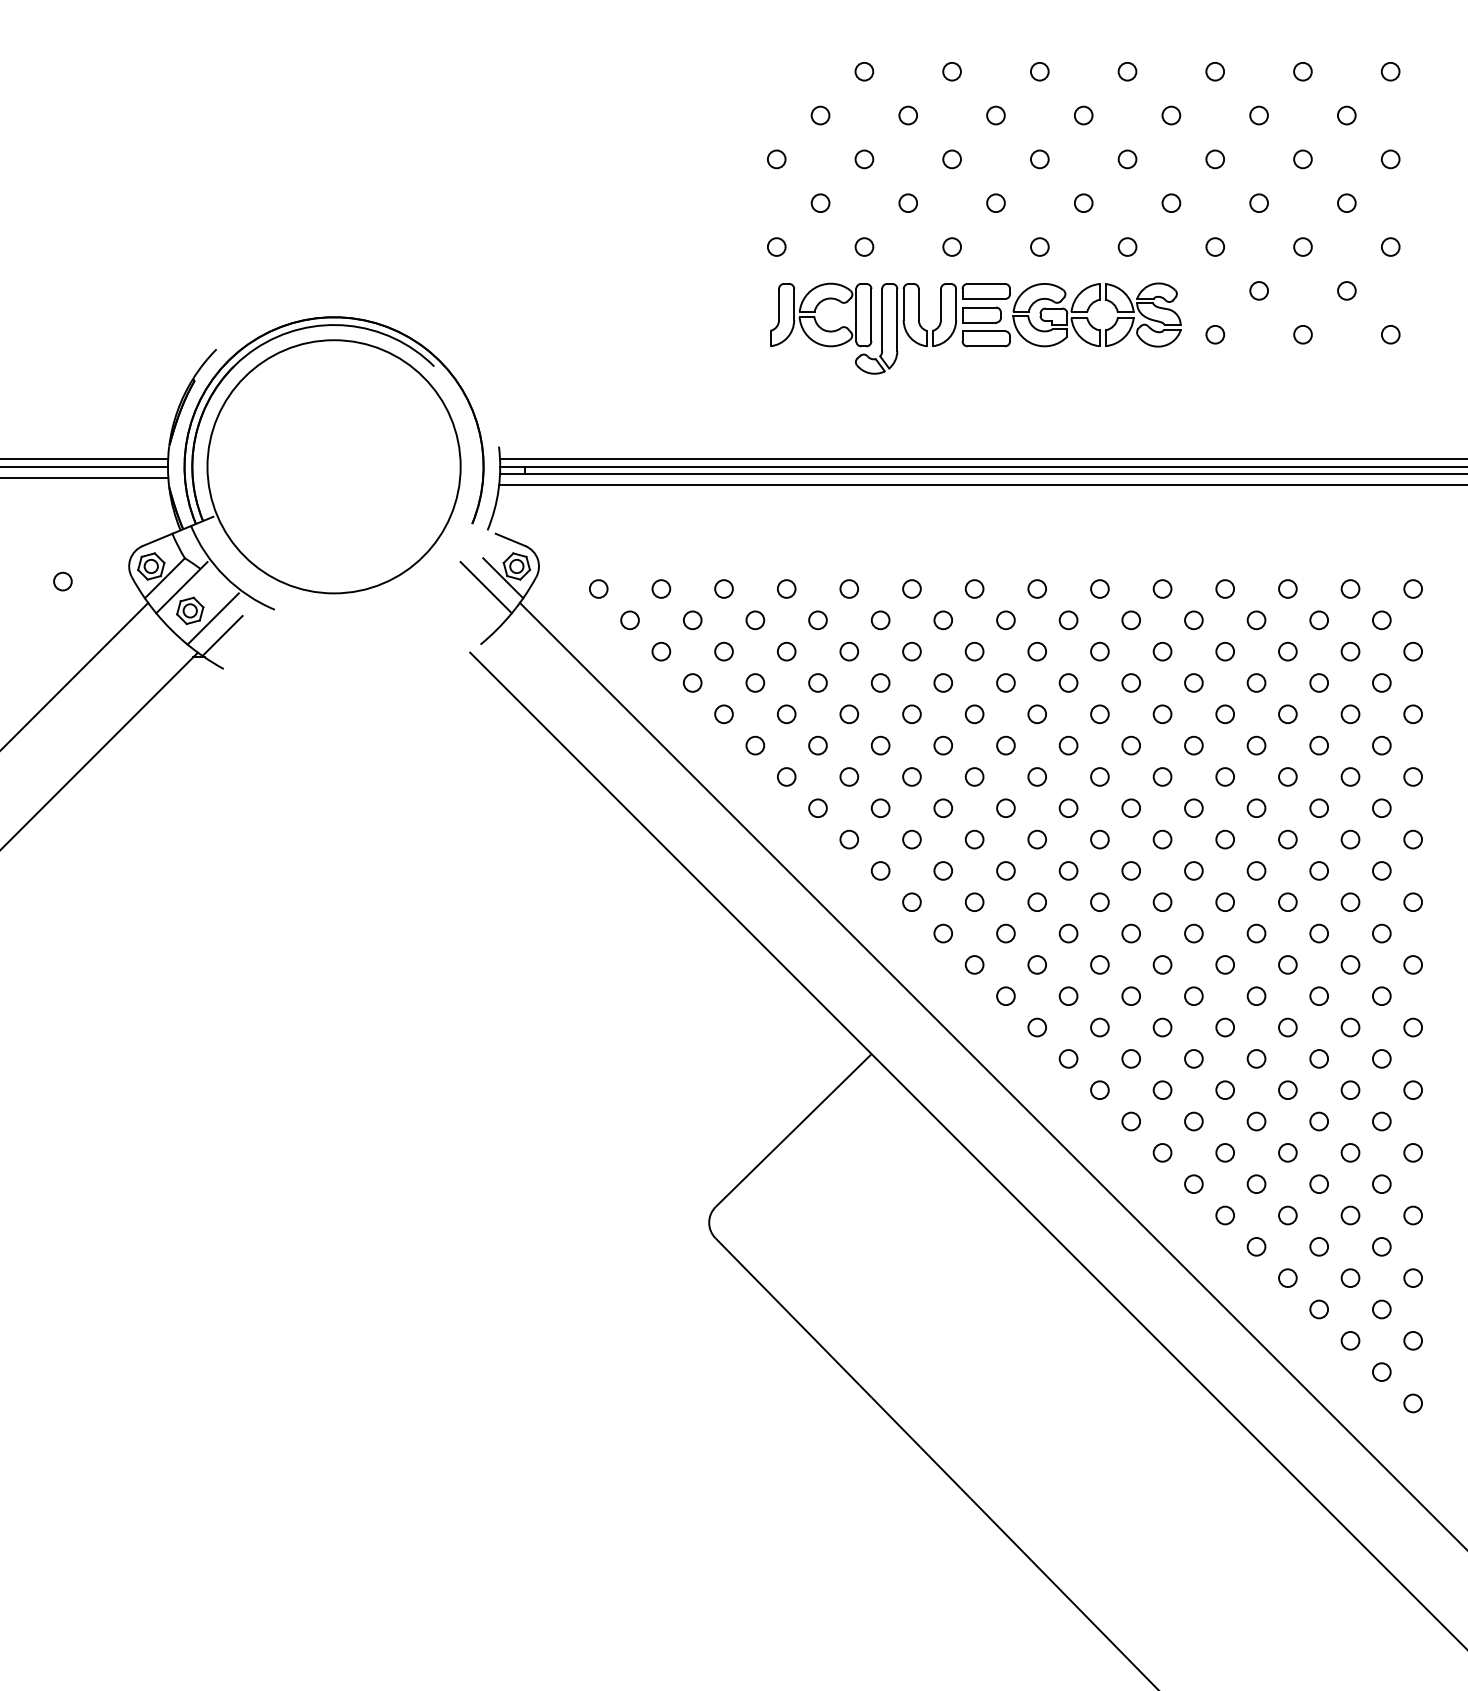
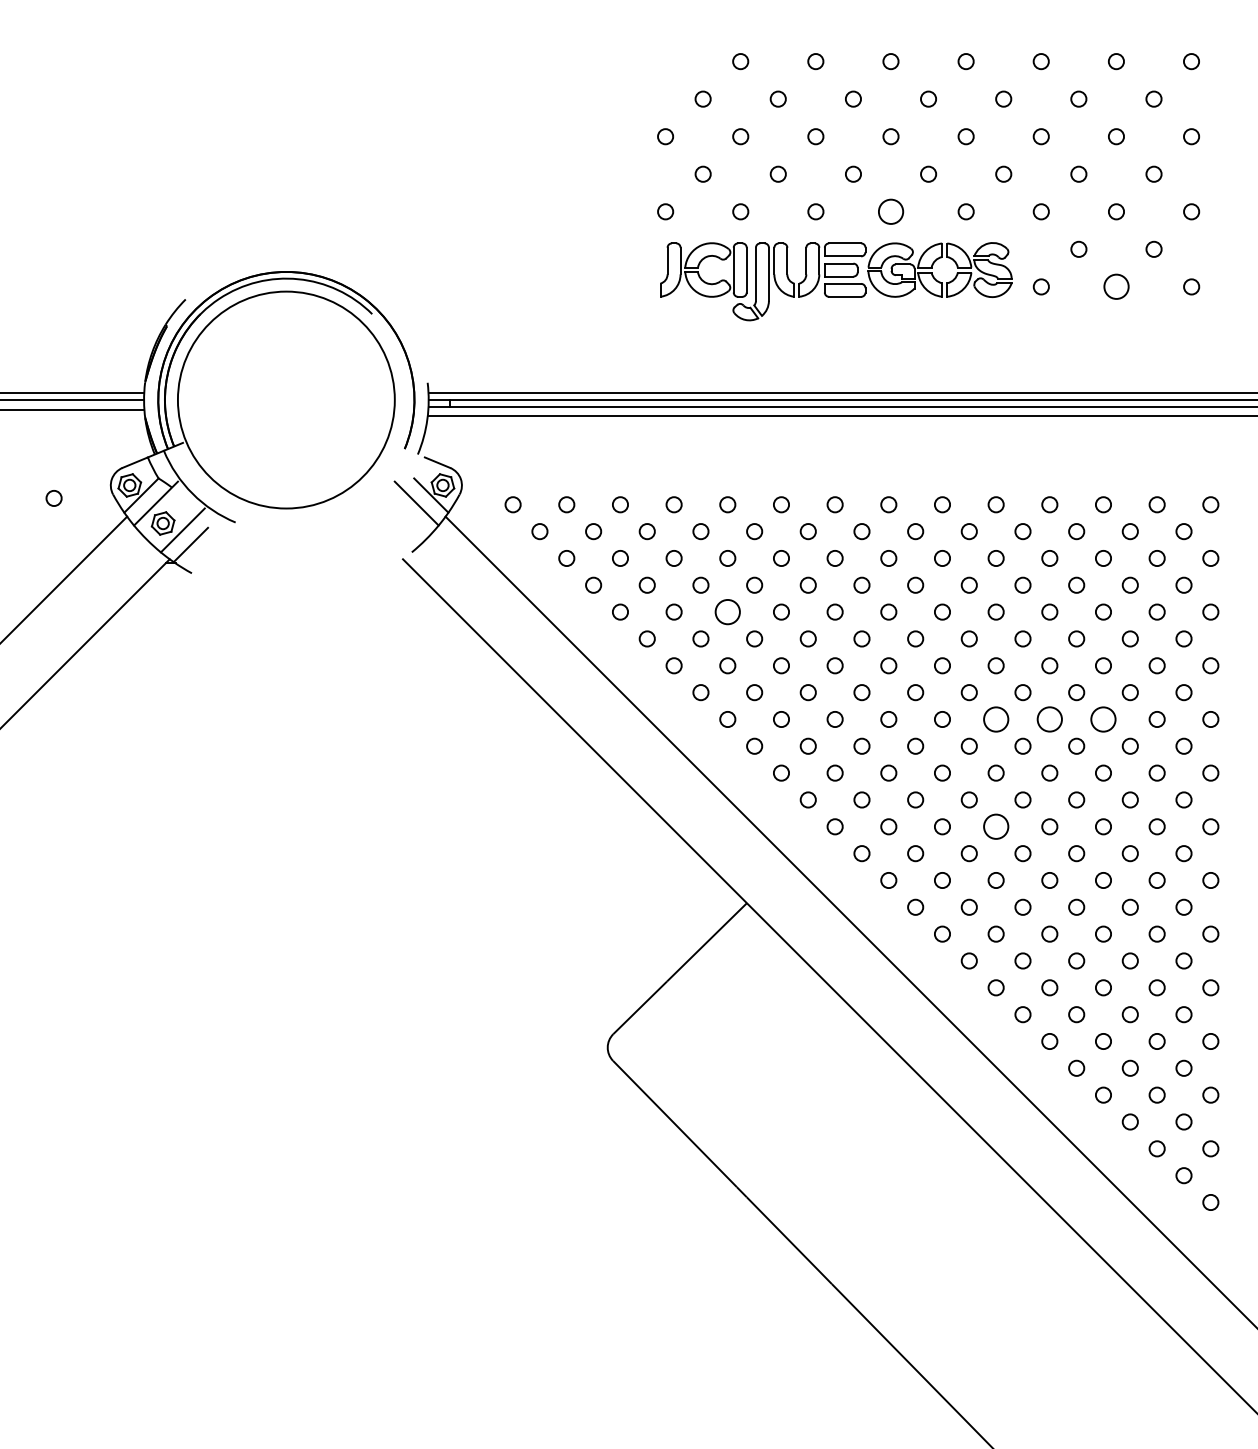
circle: (1039, 246) -> (890, 211), size x1.6
circle: (1302, 334) -> (1116, 286), size x1.6
circle: (849, 714) -> (727, 612), size x1.6
circle: (1162, 839) -> (996, 719), size x1.6
circle: (1225, 839) -> (1050, 719), size x1.6
circle: (1287, 839) -> (1103, 719), size x1.6
circle: (1162, 964) -> (996, 826), size x1.6

